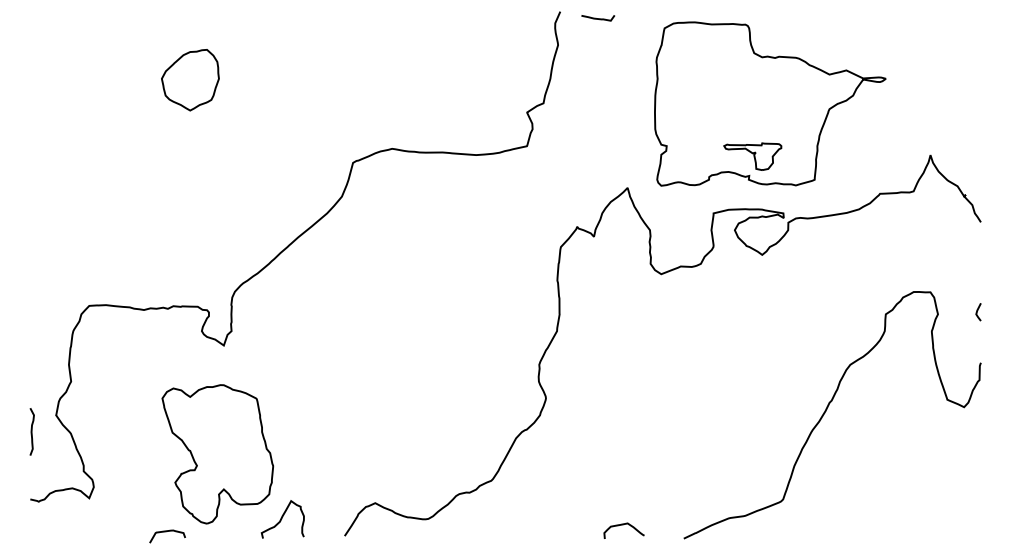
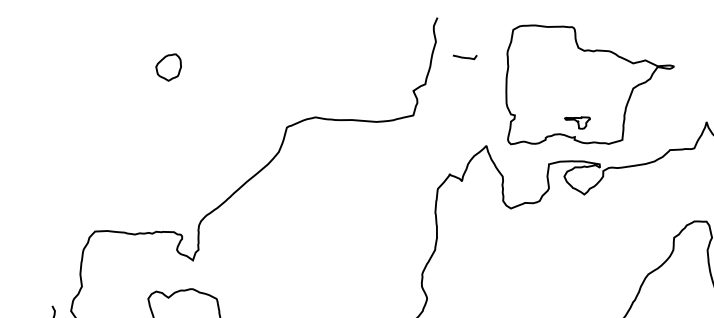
curve: (598, 18) -> (465, 57), moved
part: (190, 80) -> (168, 67), size x0.6
part: (752, 156) -> (577, 122), size x0.6

